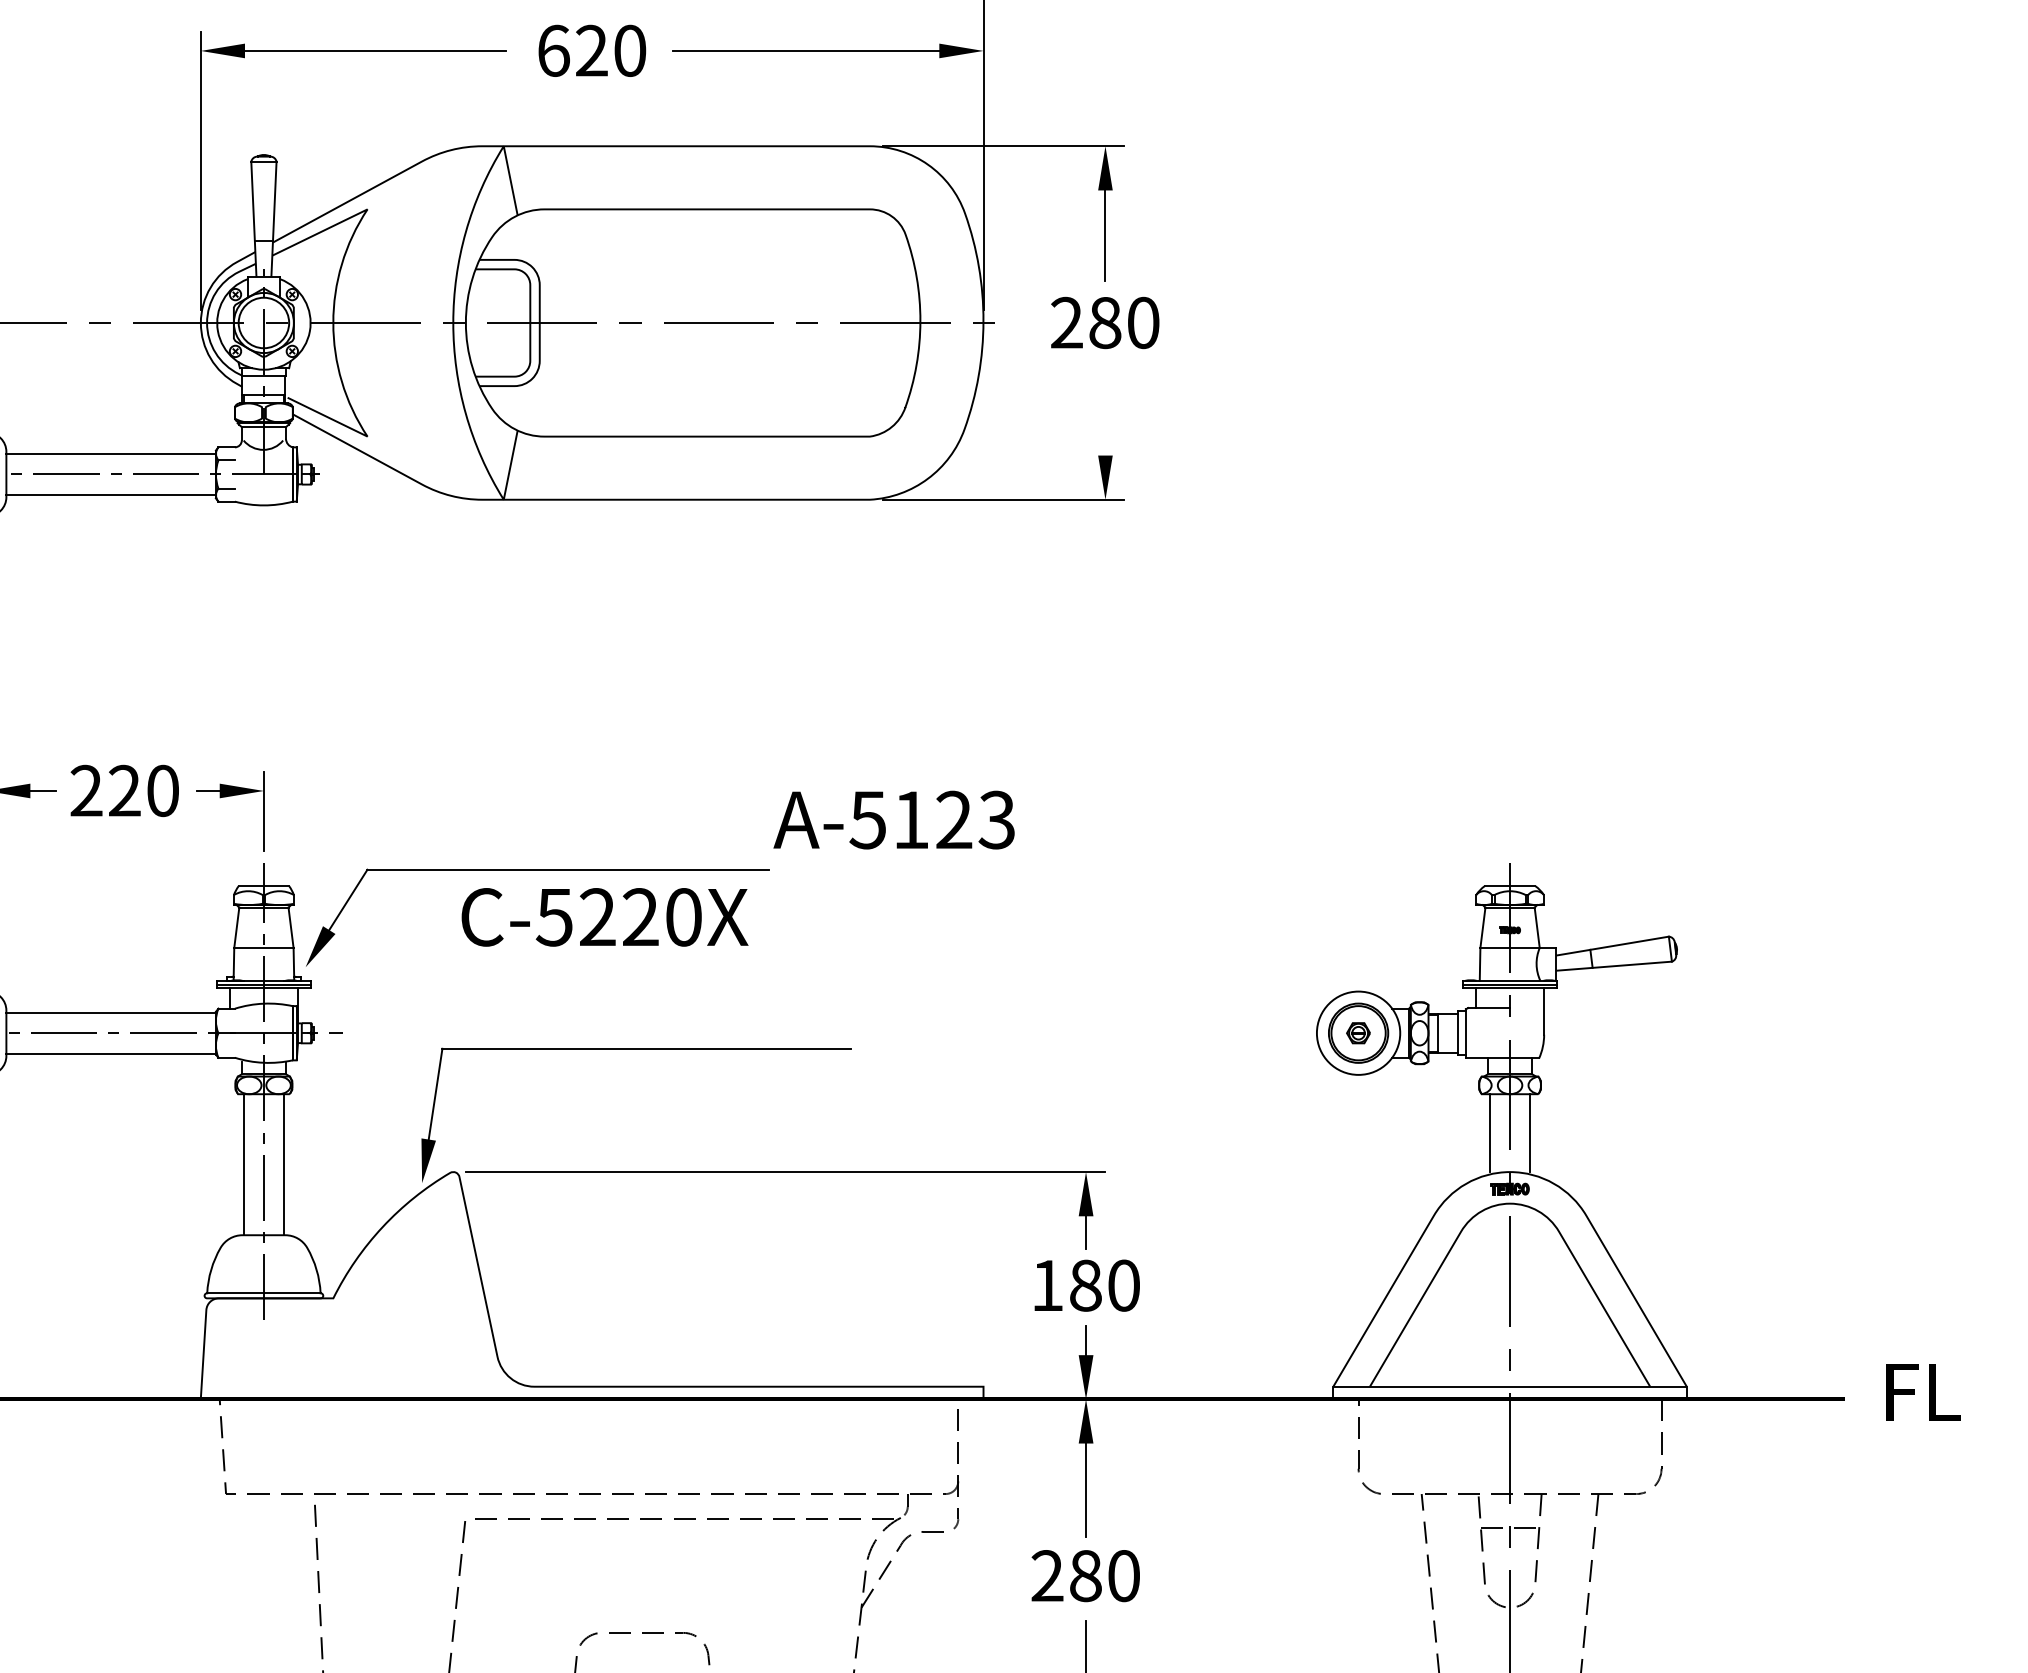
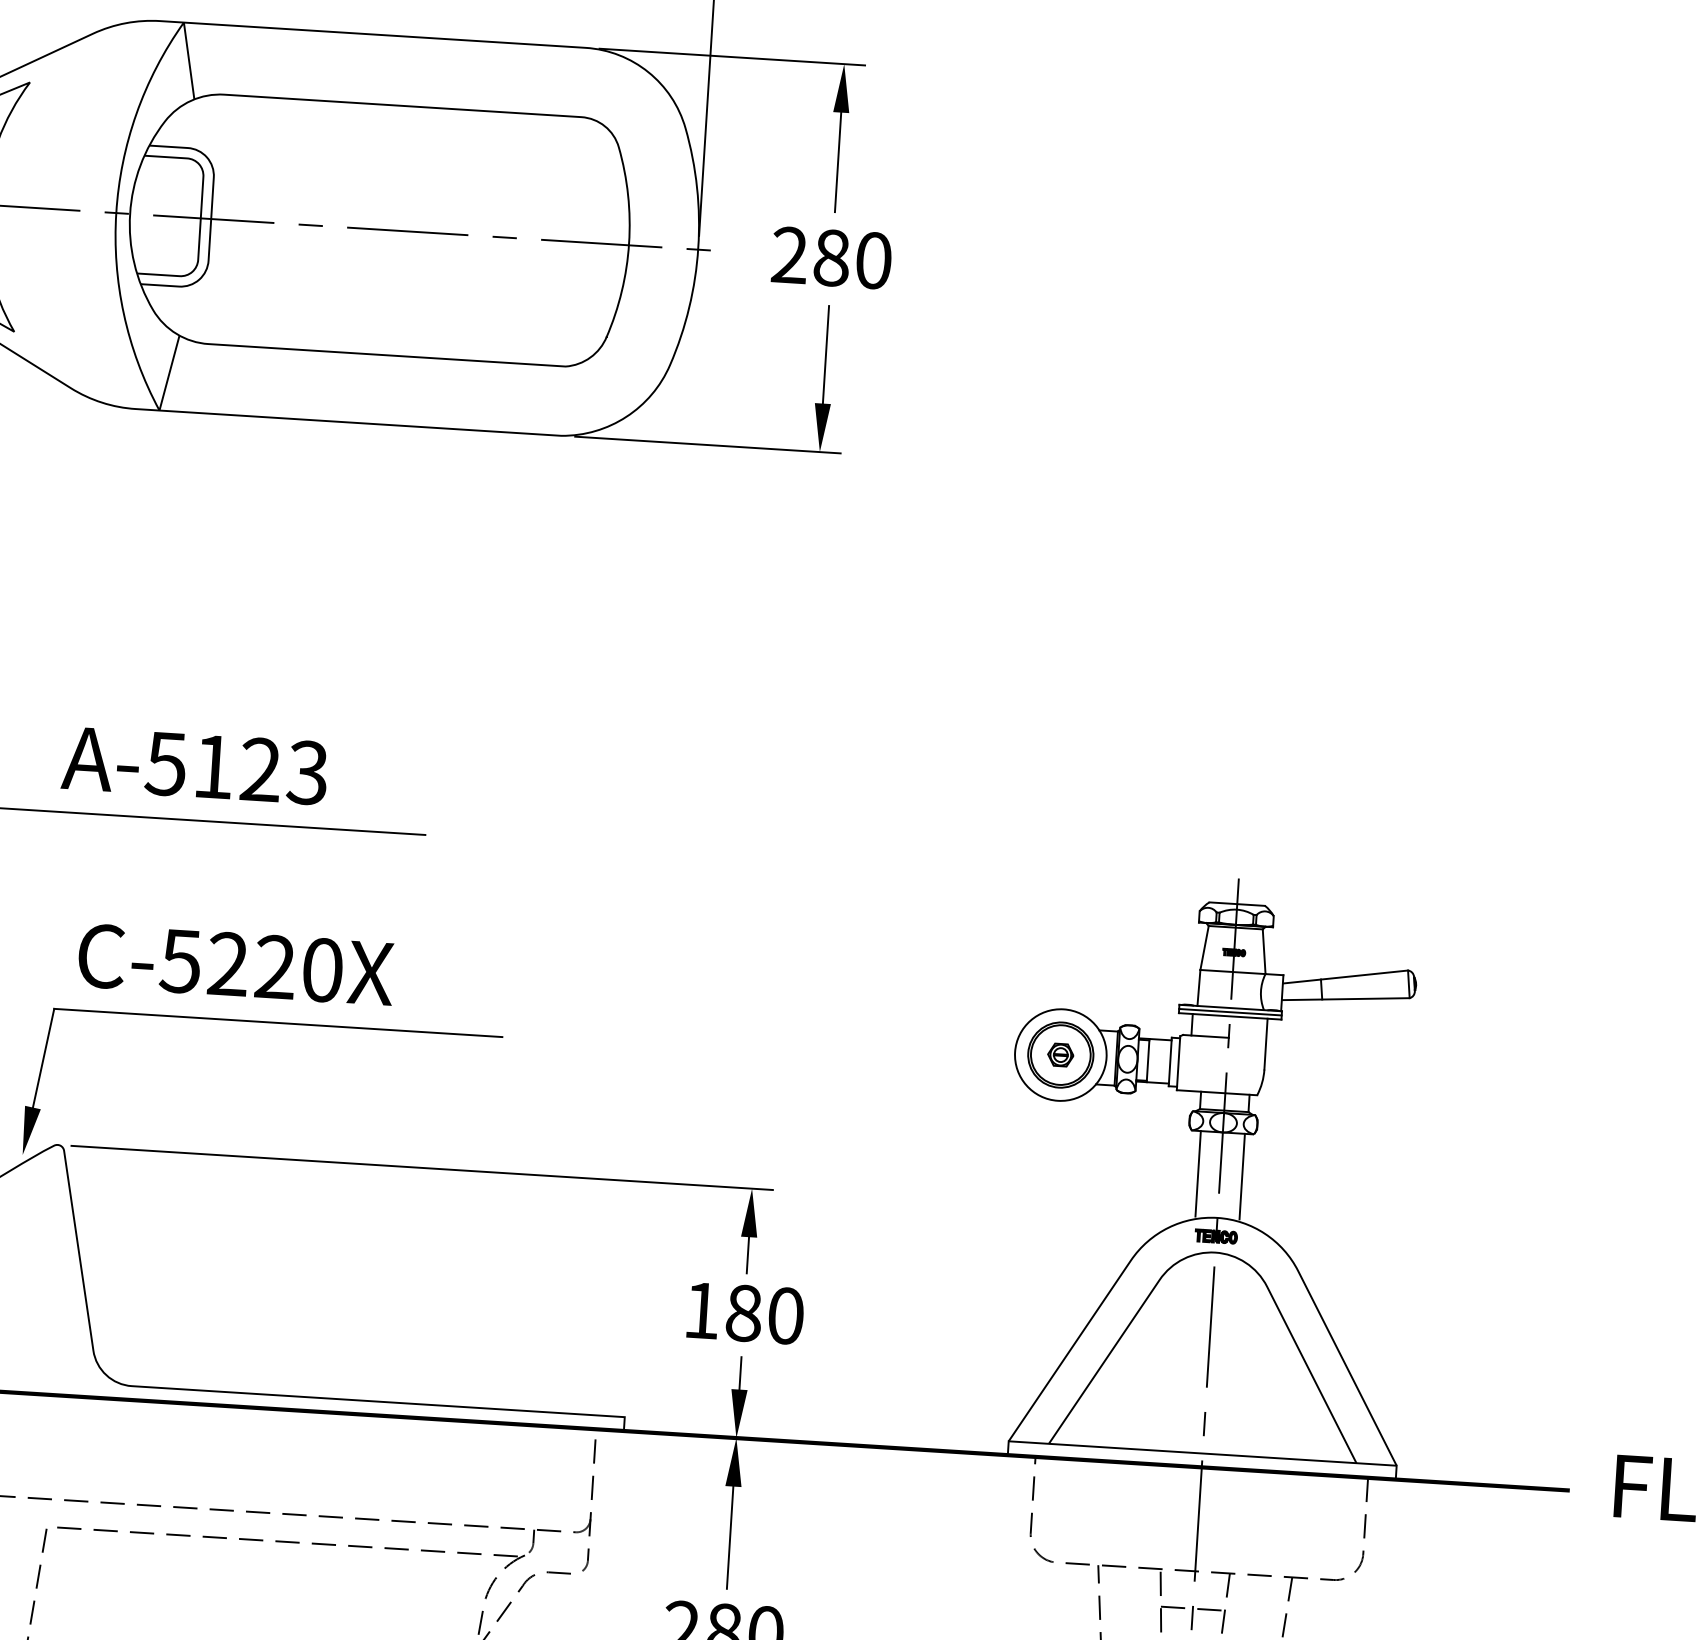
line: (1105, 413) -> (825, 357), added
text: (893, 819) -> (194, 765), moved
text: (604, 917) -> (235, 964), moved

